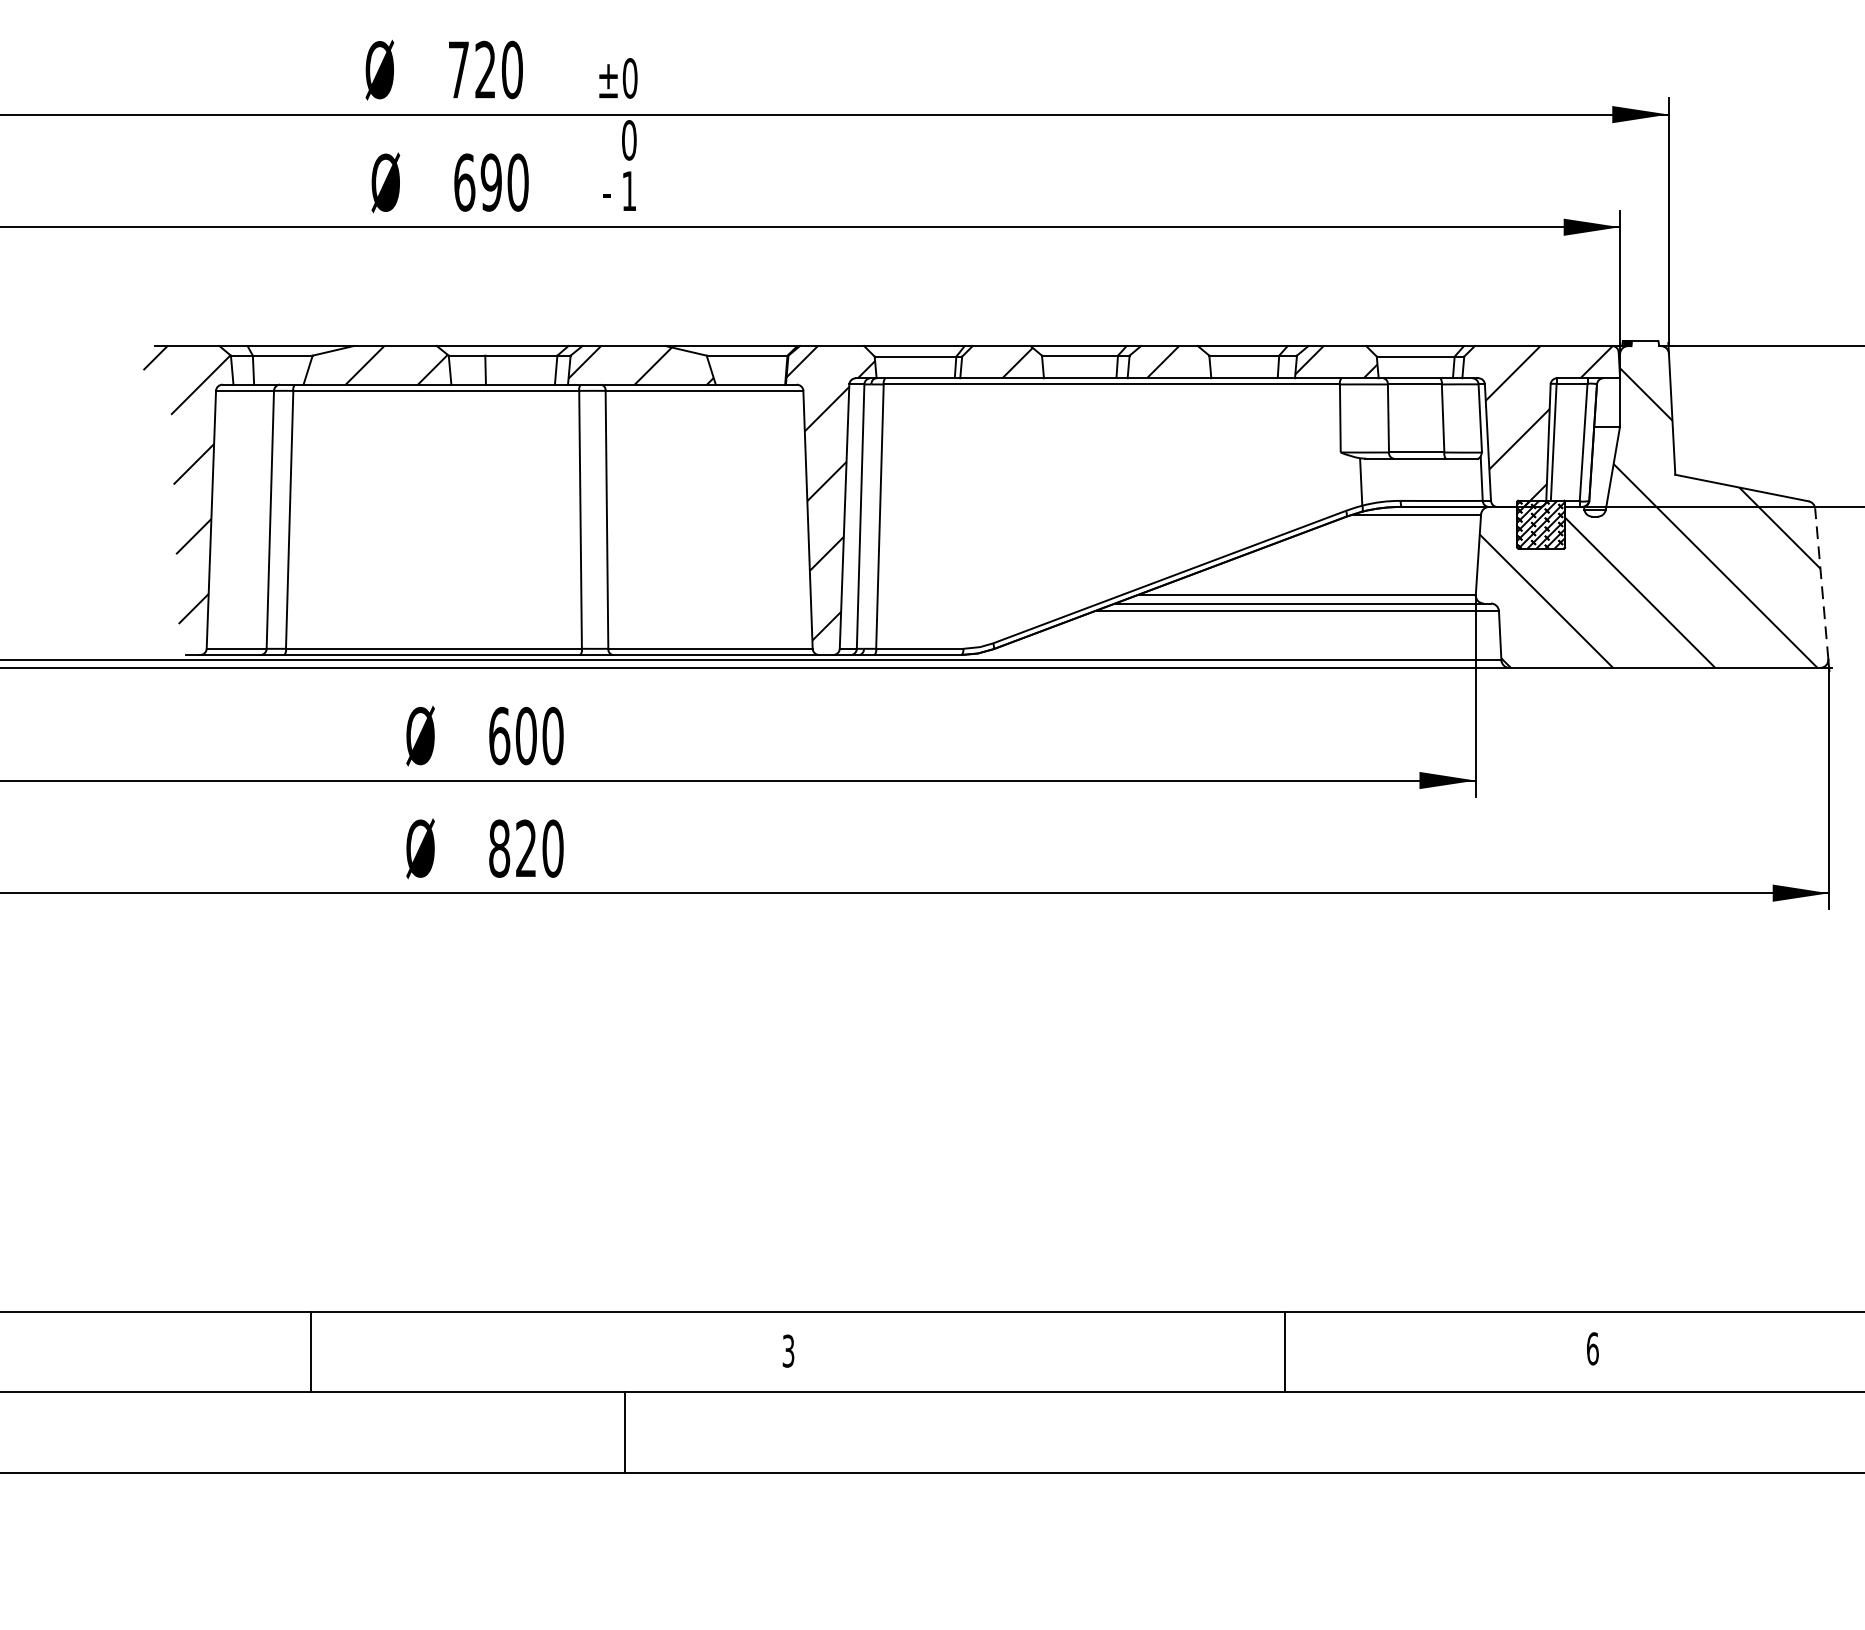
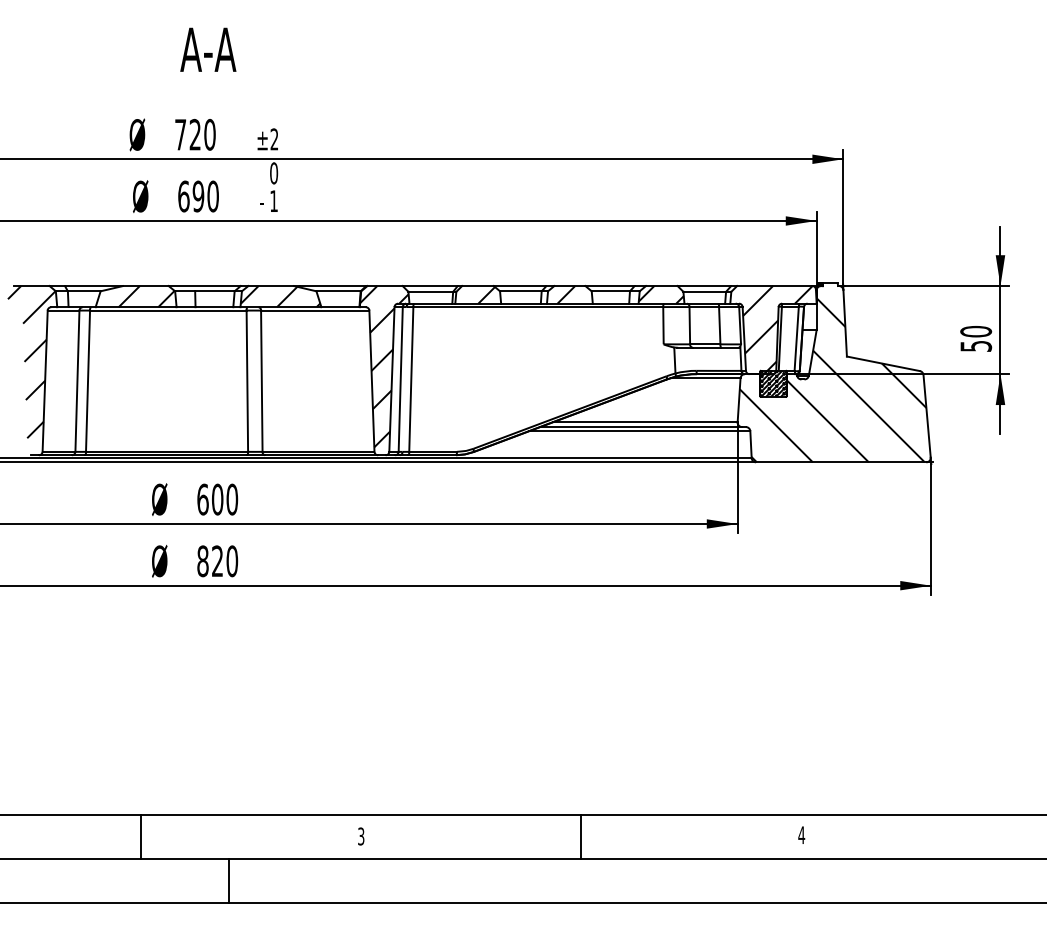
text: (630, 78) -> (274, 139), ±0 -> ±2
line: (1822, 582) -> (927, 415), dashed -> solid
text: (1592, 1349) -> (801, 835), 6 -> 4
line: (310, 1352) -> (140, 837), moved
line: (1285, 1352) -> (581, 837), moved
line: (624, 1433) -> (228, 881), moved

